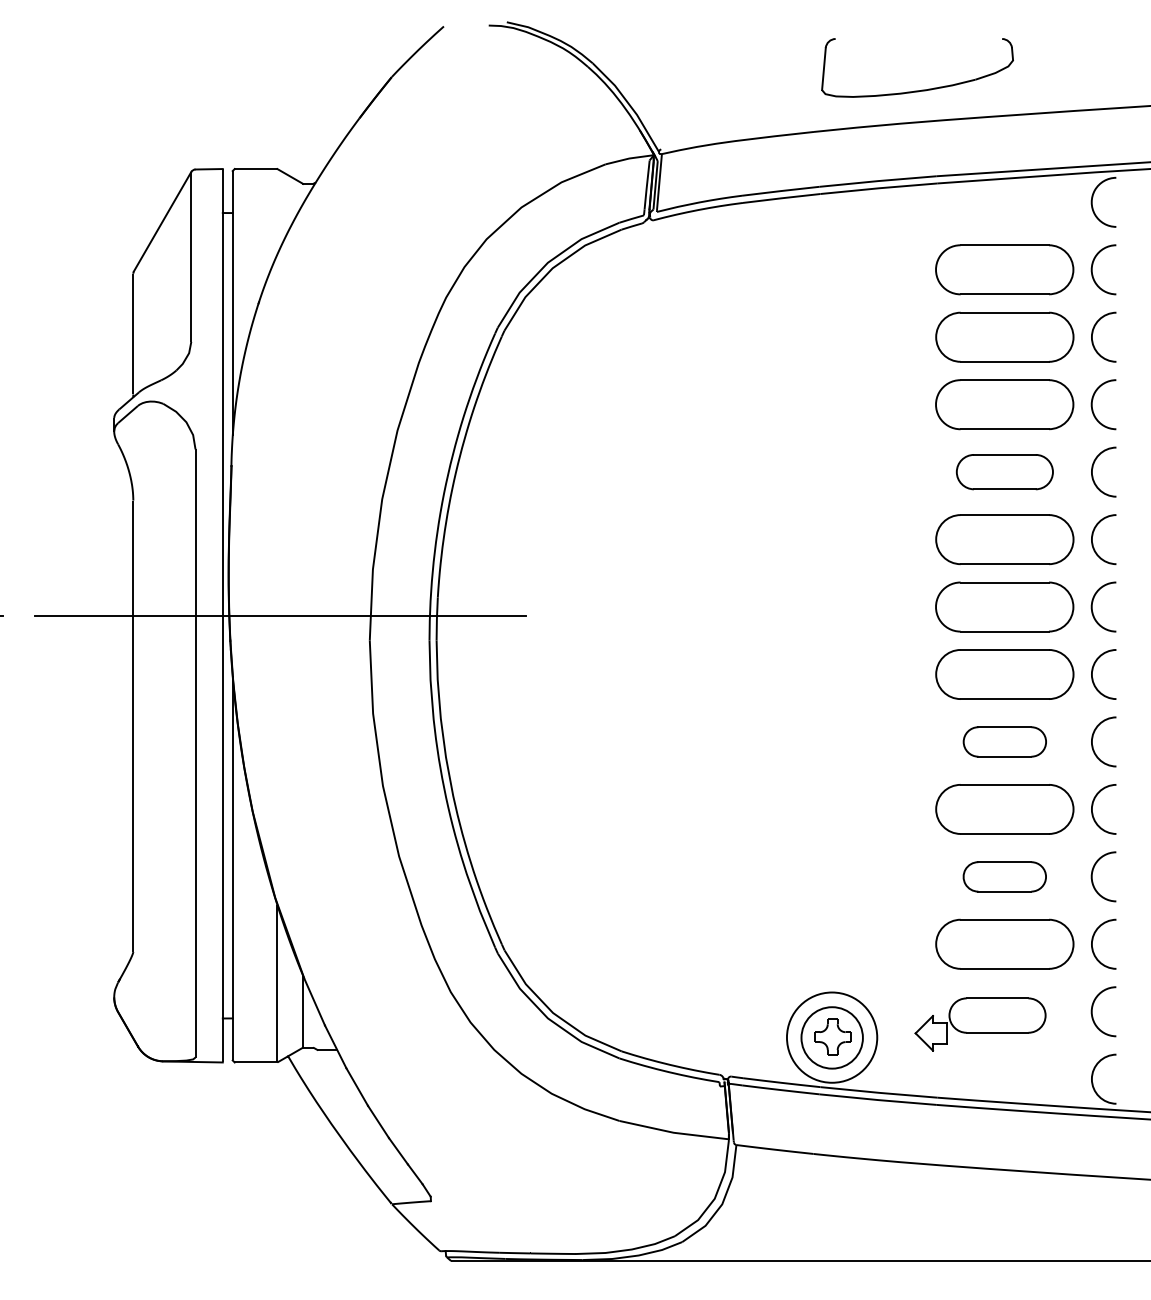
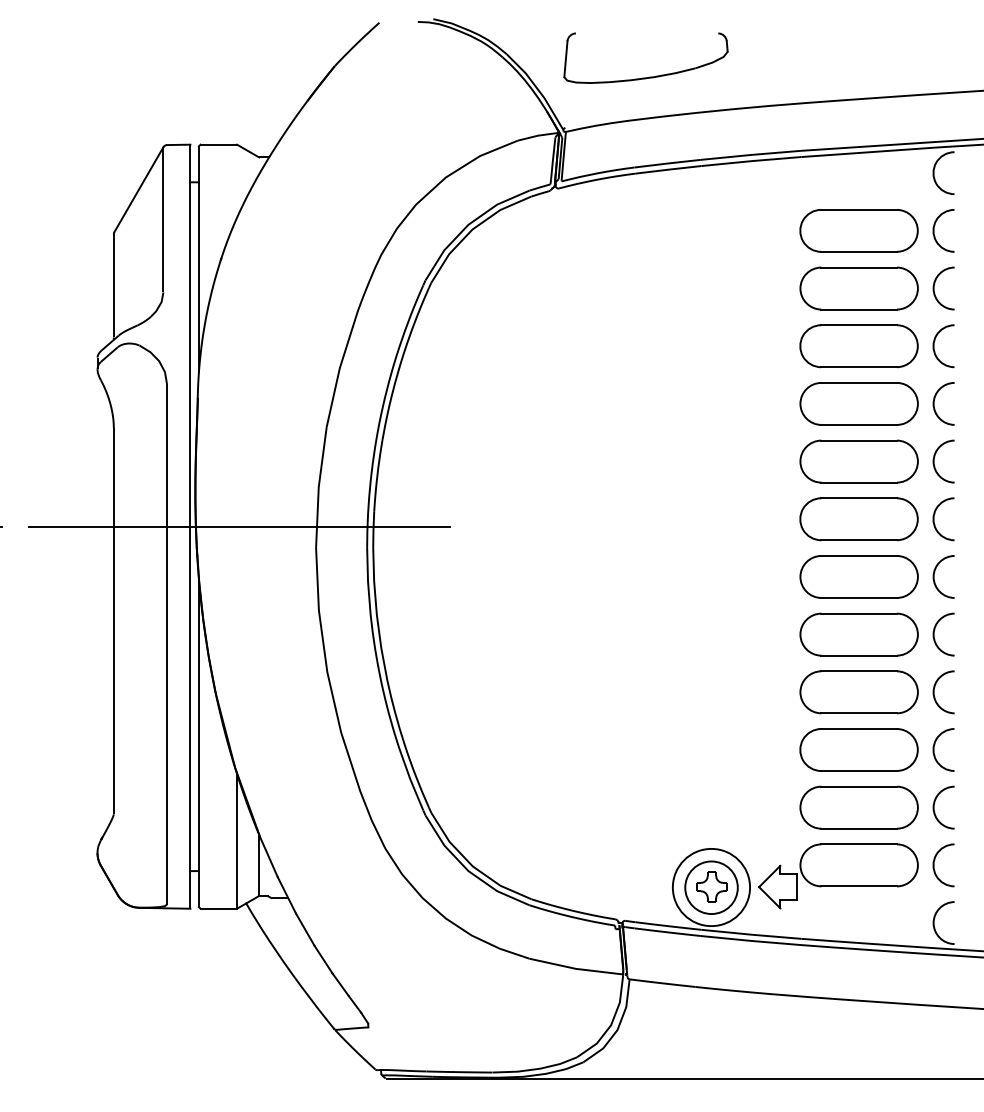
part: (921, 89) -> (649, 76), moved
part: (1004, 471) -> (858, 403), size x1.43
part: (1004, 741) -> (858, 634), size x1.67
part: (1004, 876) -> (858, 749), size x1.67
part: (980, 1024) -> (838, 876), size x1.43

